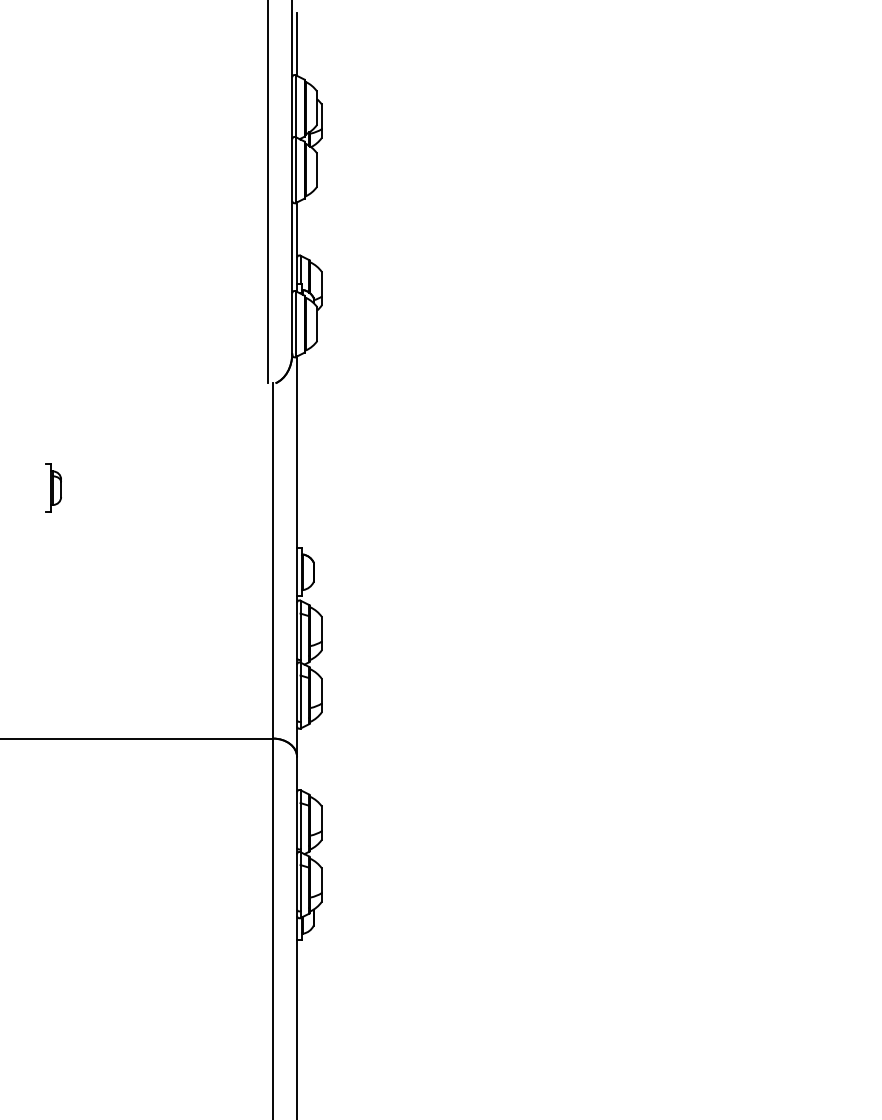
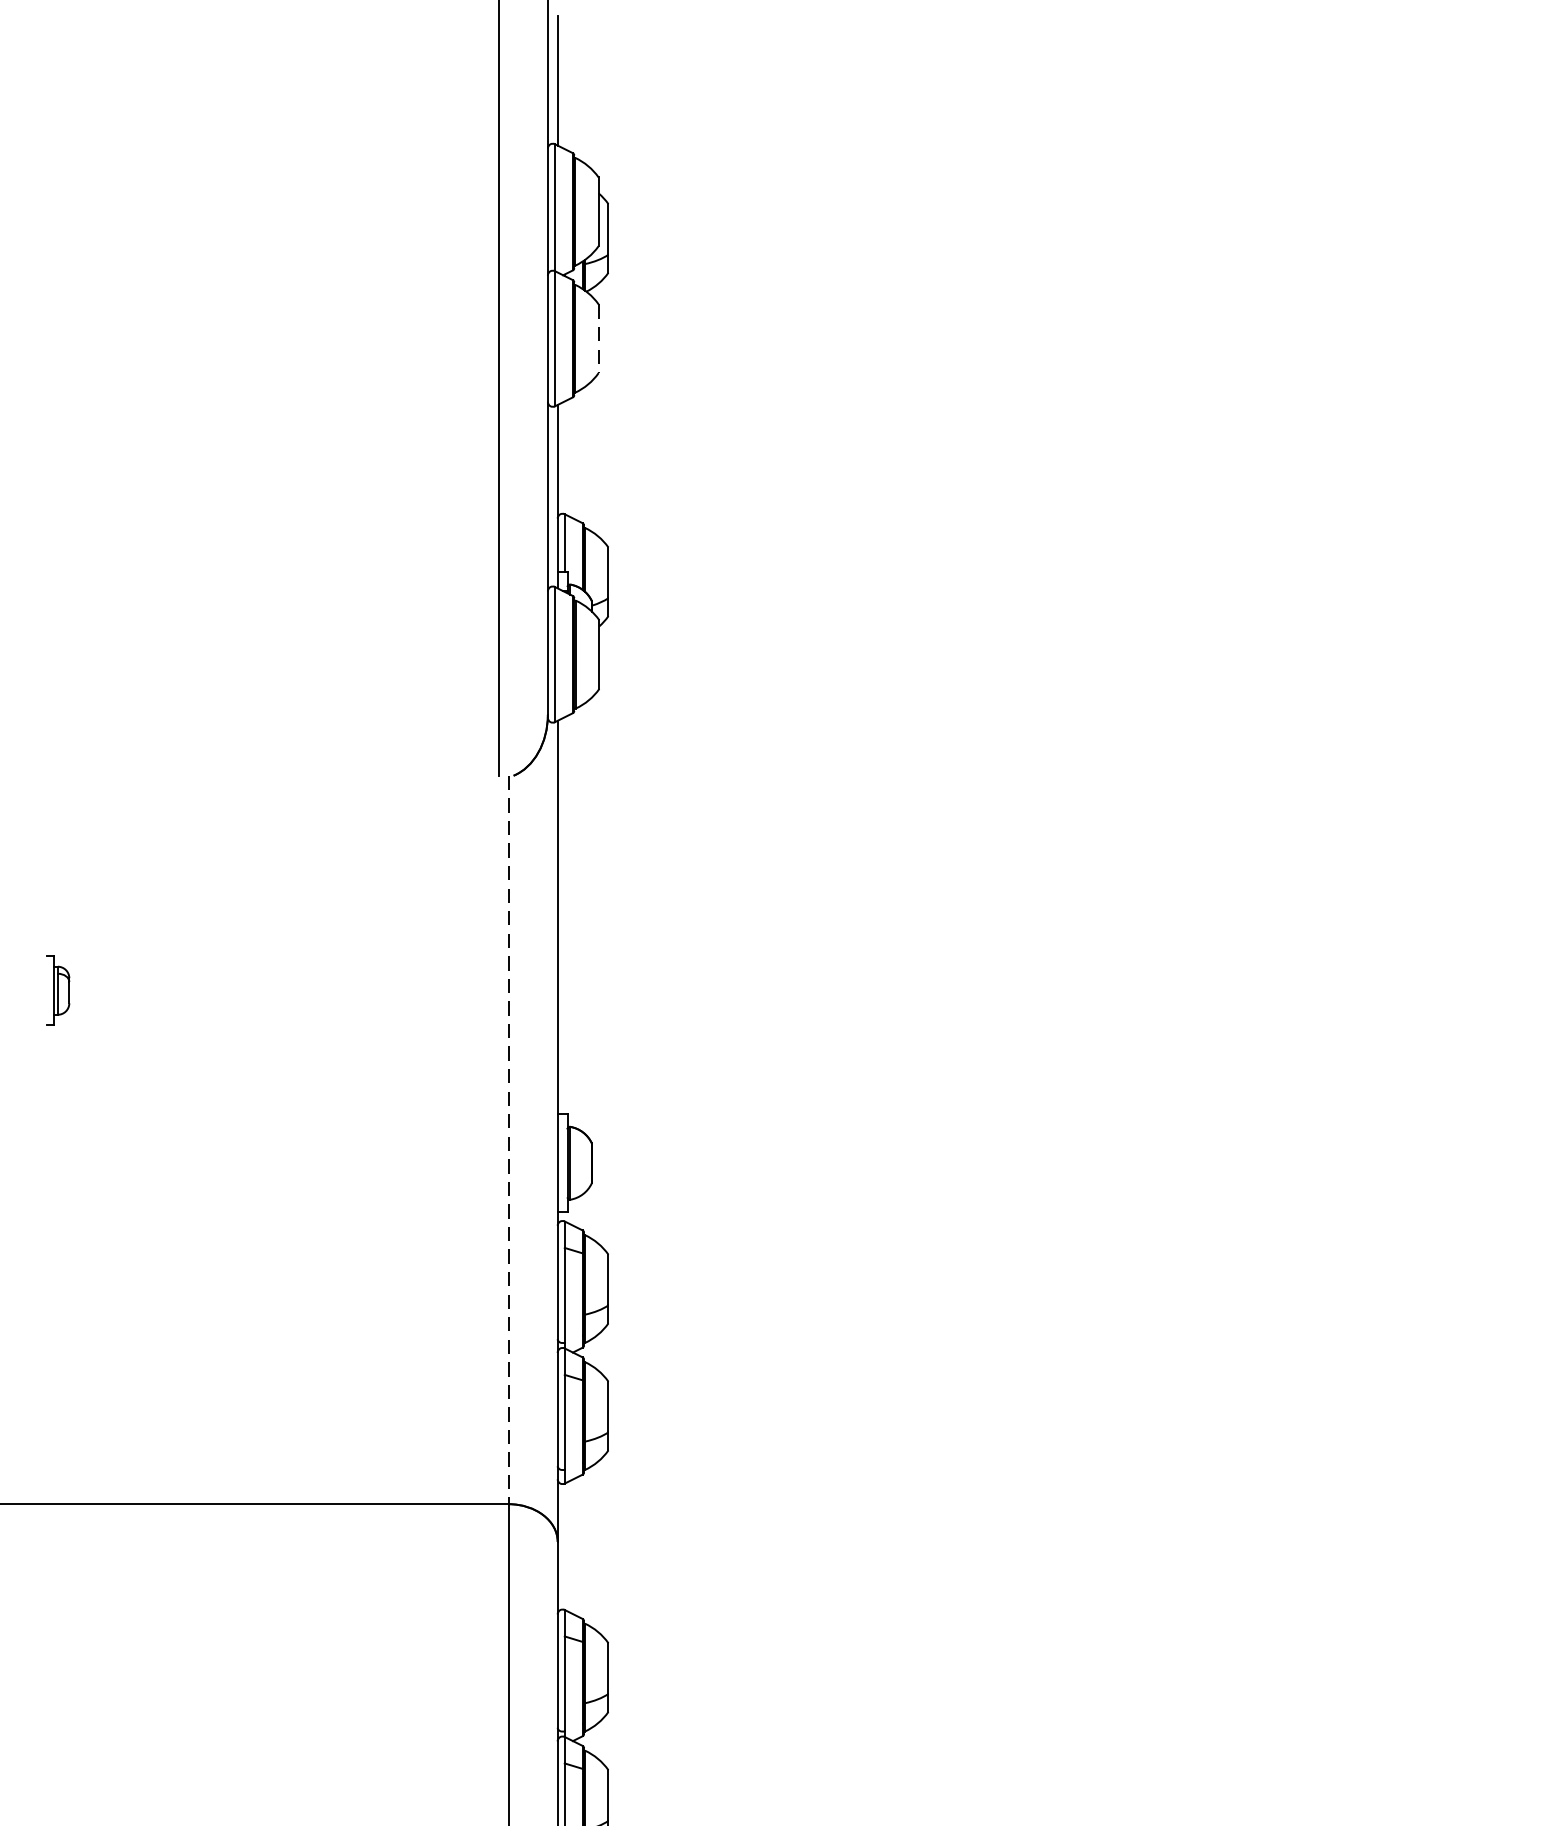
line: (317, 170) -> (599, 339), solid -> dashed
part: (53, 487) -> (58, 989), size x0.7
line: (273, 560) -> (509, 1139), solid -> dashed

